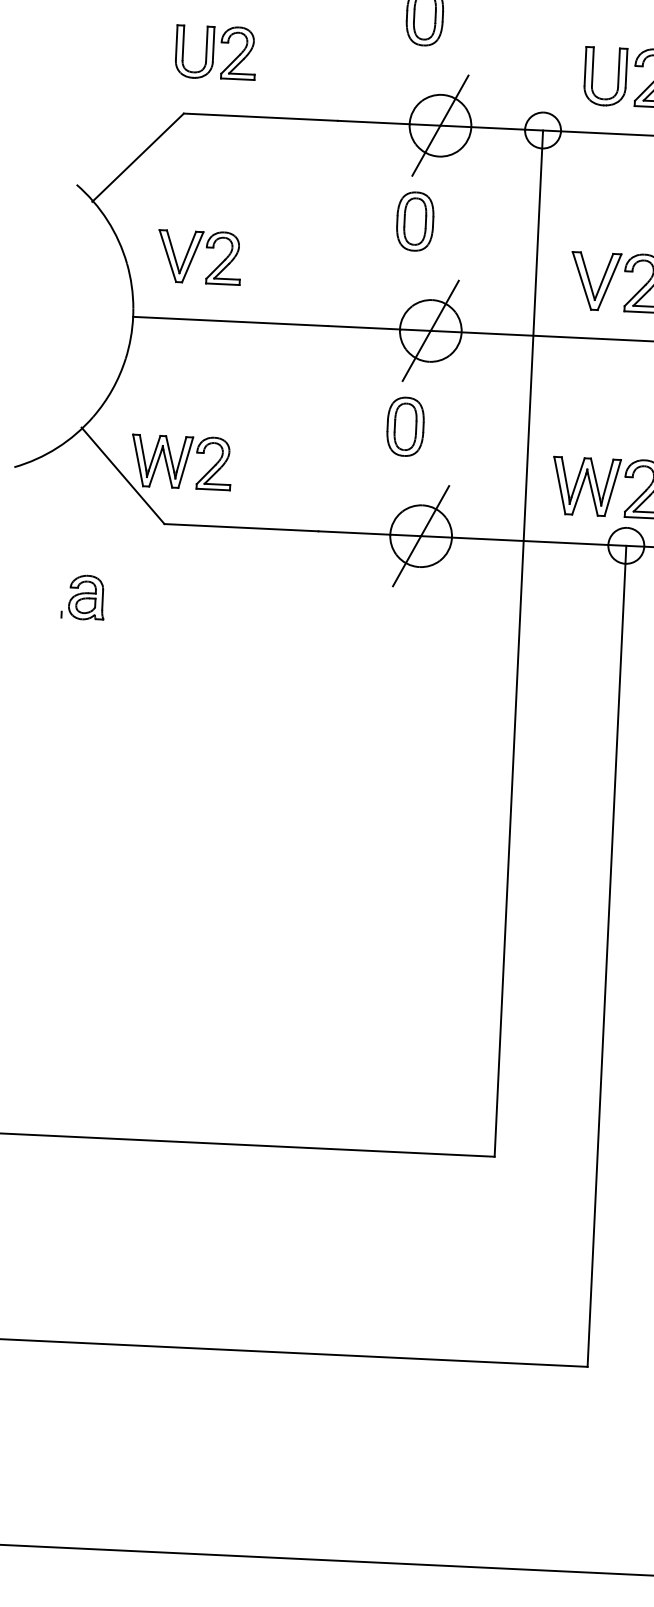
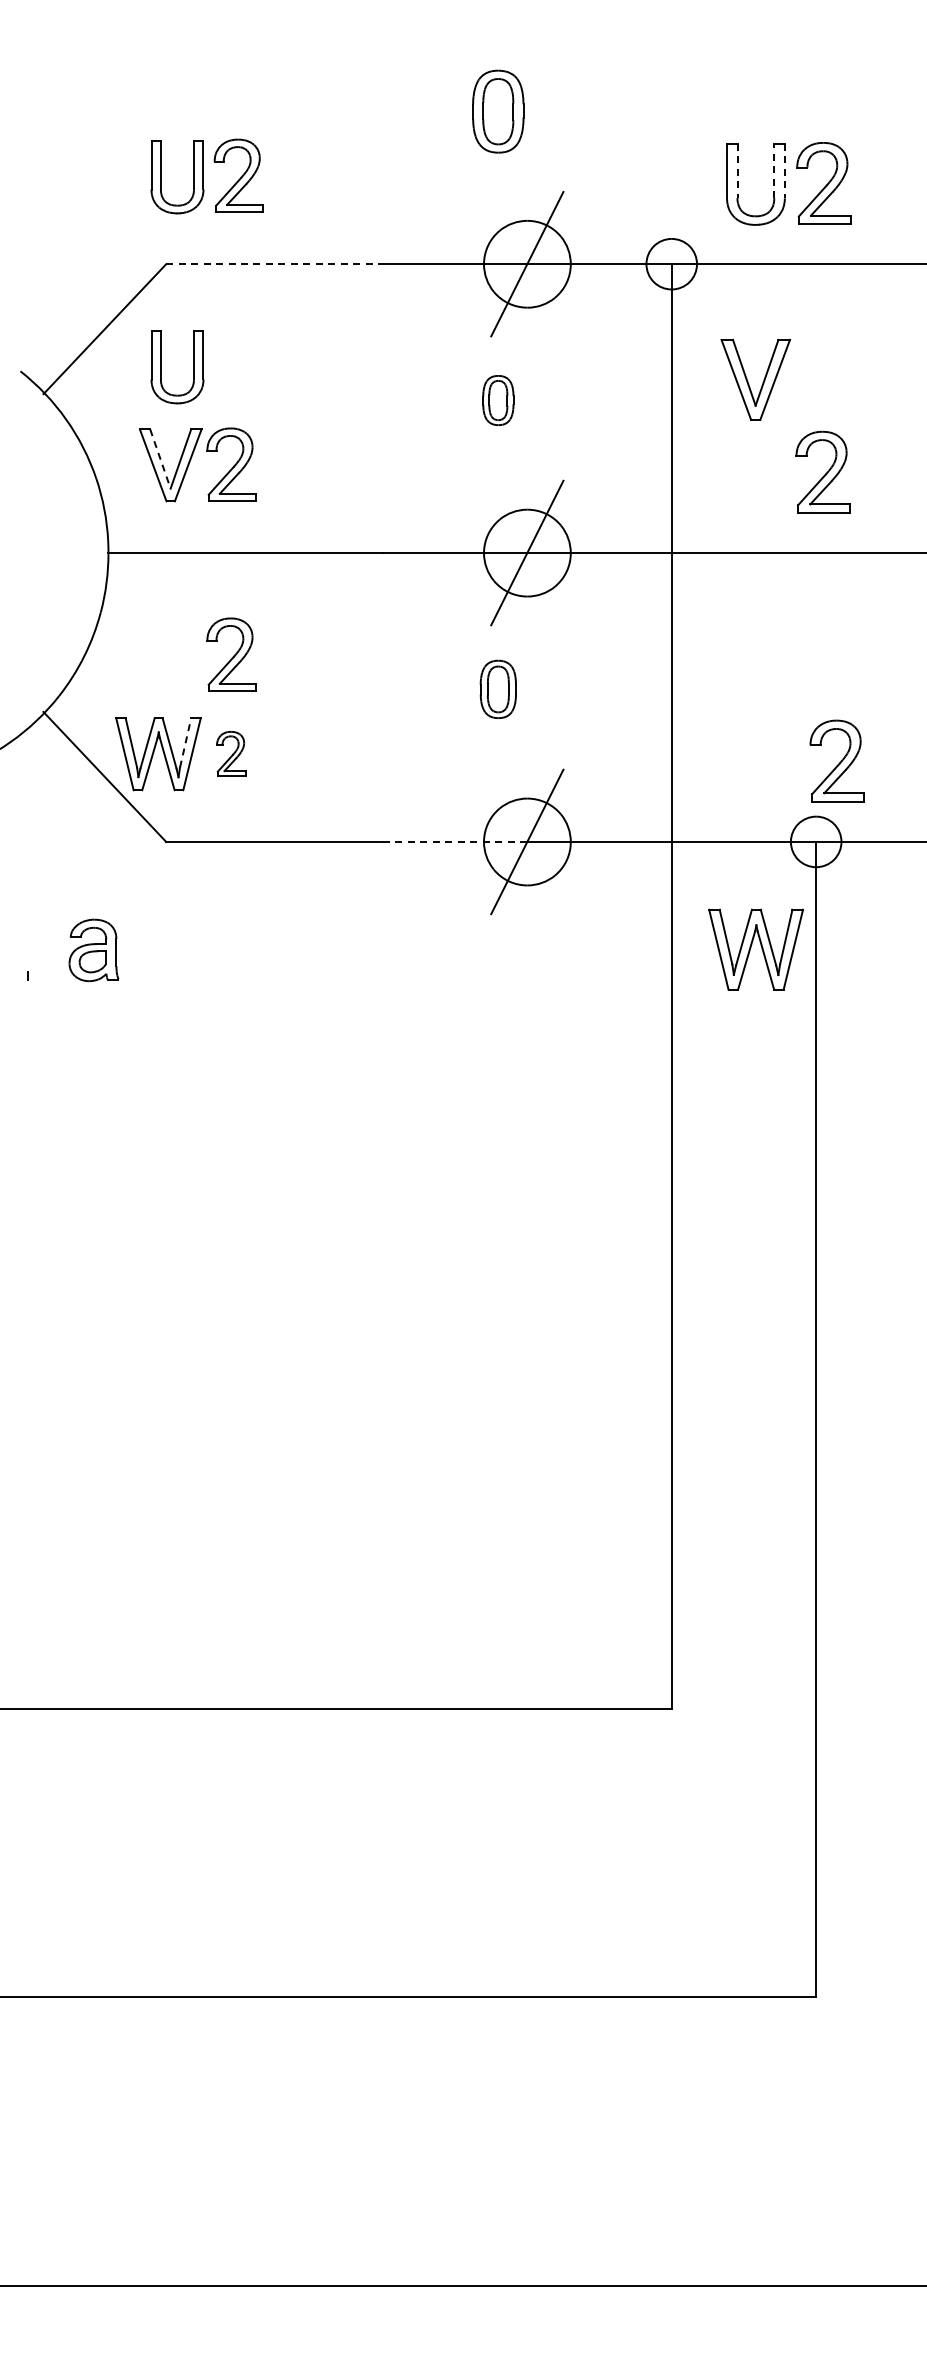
line: (592, 66) -> (737, 171), solid -> dashed
line: (619, 67) -> (774, 170), solid -> dashed
line: (626, 68) -> (784, 171), solid -> dashed
line: (261, 117) -> (275, 264), solid -> dashed
part: (177, 186) -> (161, 367), added
part: (415, 221) -> (498, 400), size x0.6
line: (173, 252) -> (160, 459), solid -> dashed
part: (590, 282) -> (748, 381), moved
part: (217, 393) -> (231, 654), added
part: (405, 426) -> (498, 689), size x0.7
line: (181, 454) -> (185, 742), solid -> dashed
part: (213, 463) -> (231, 753), size x0.6
part: (585, 486) -> (755, 949), moved
line: (370, 533) -> (455, 841), solid -> dashed
part: (86, 597) -> (93, 950), moved

